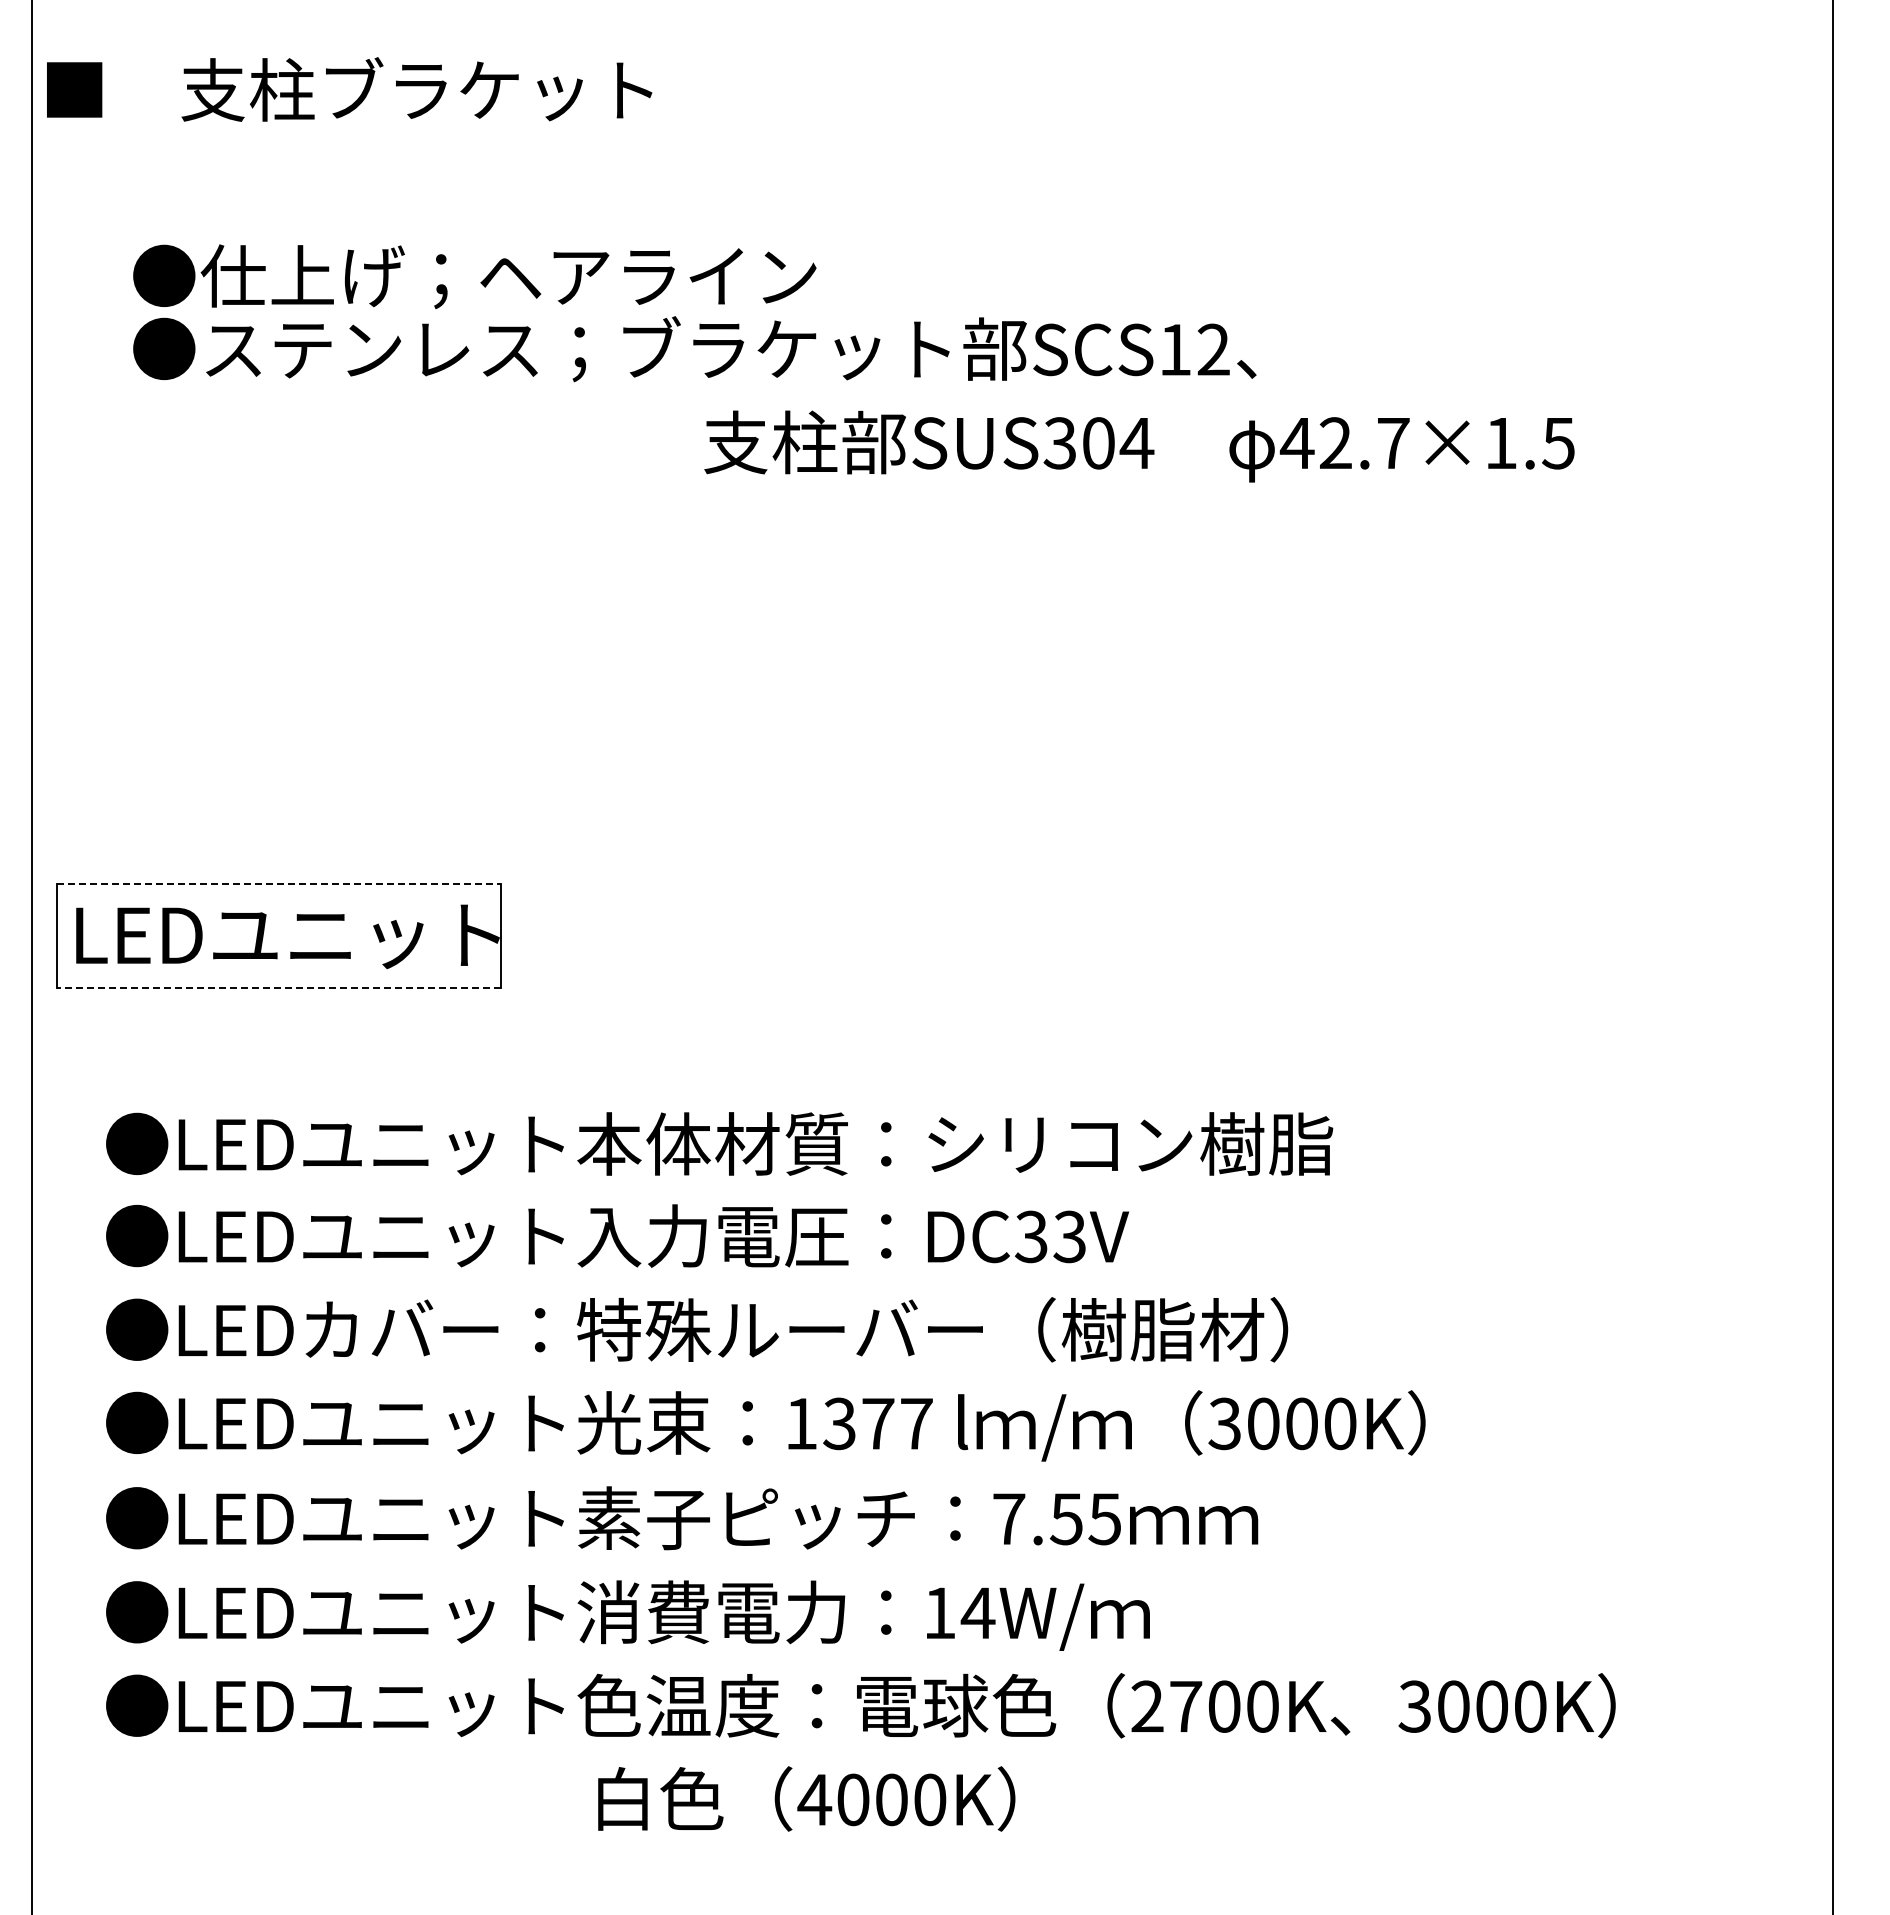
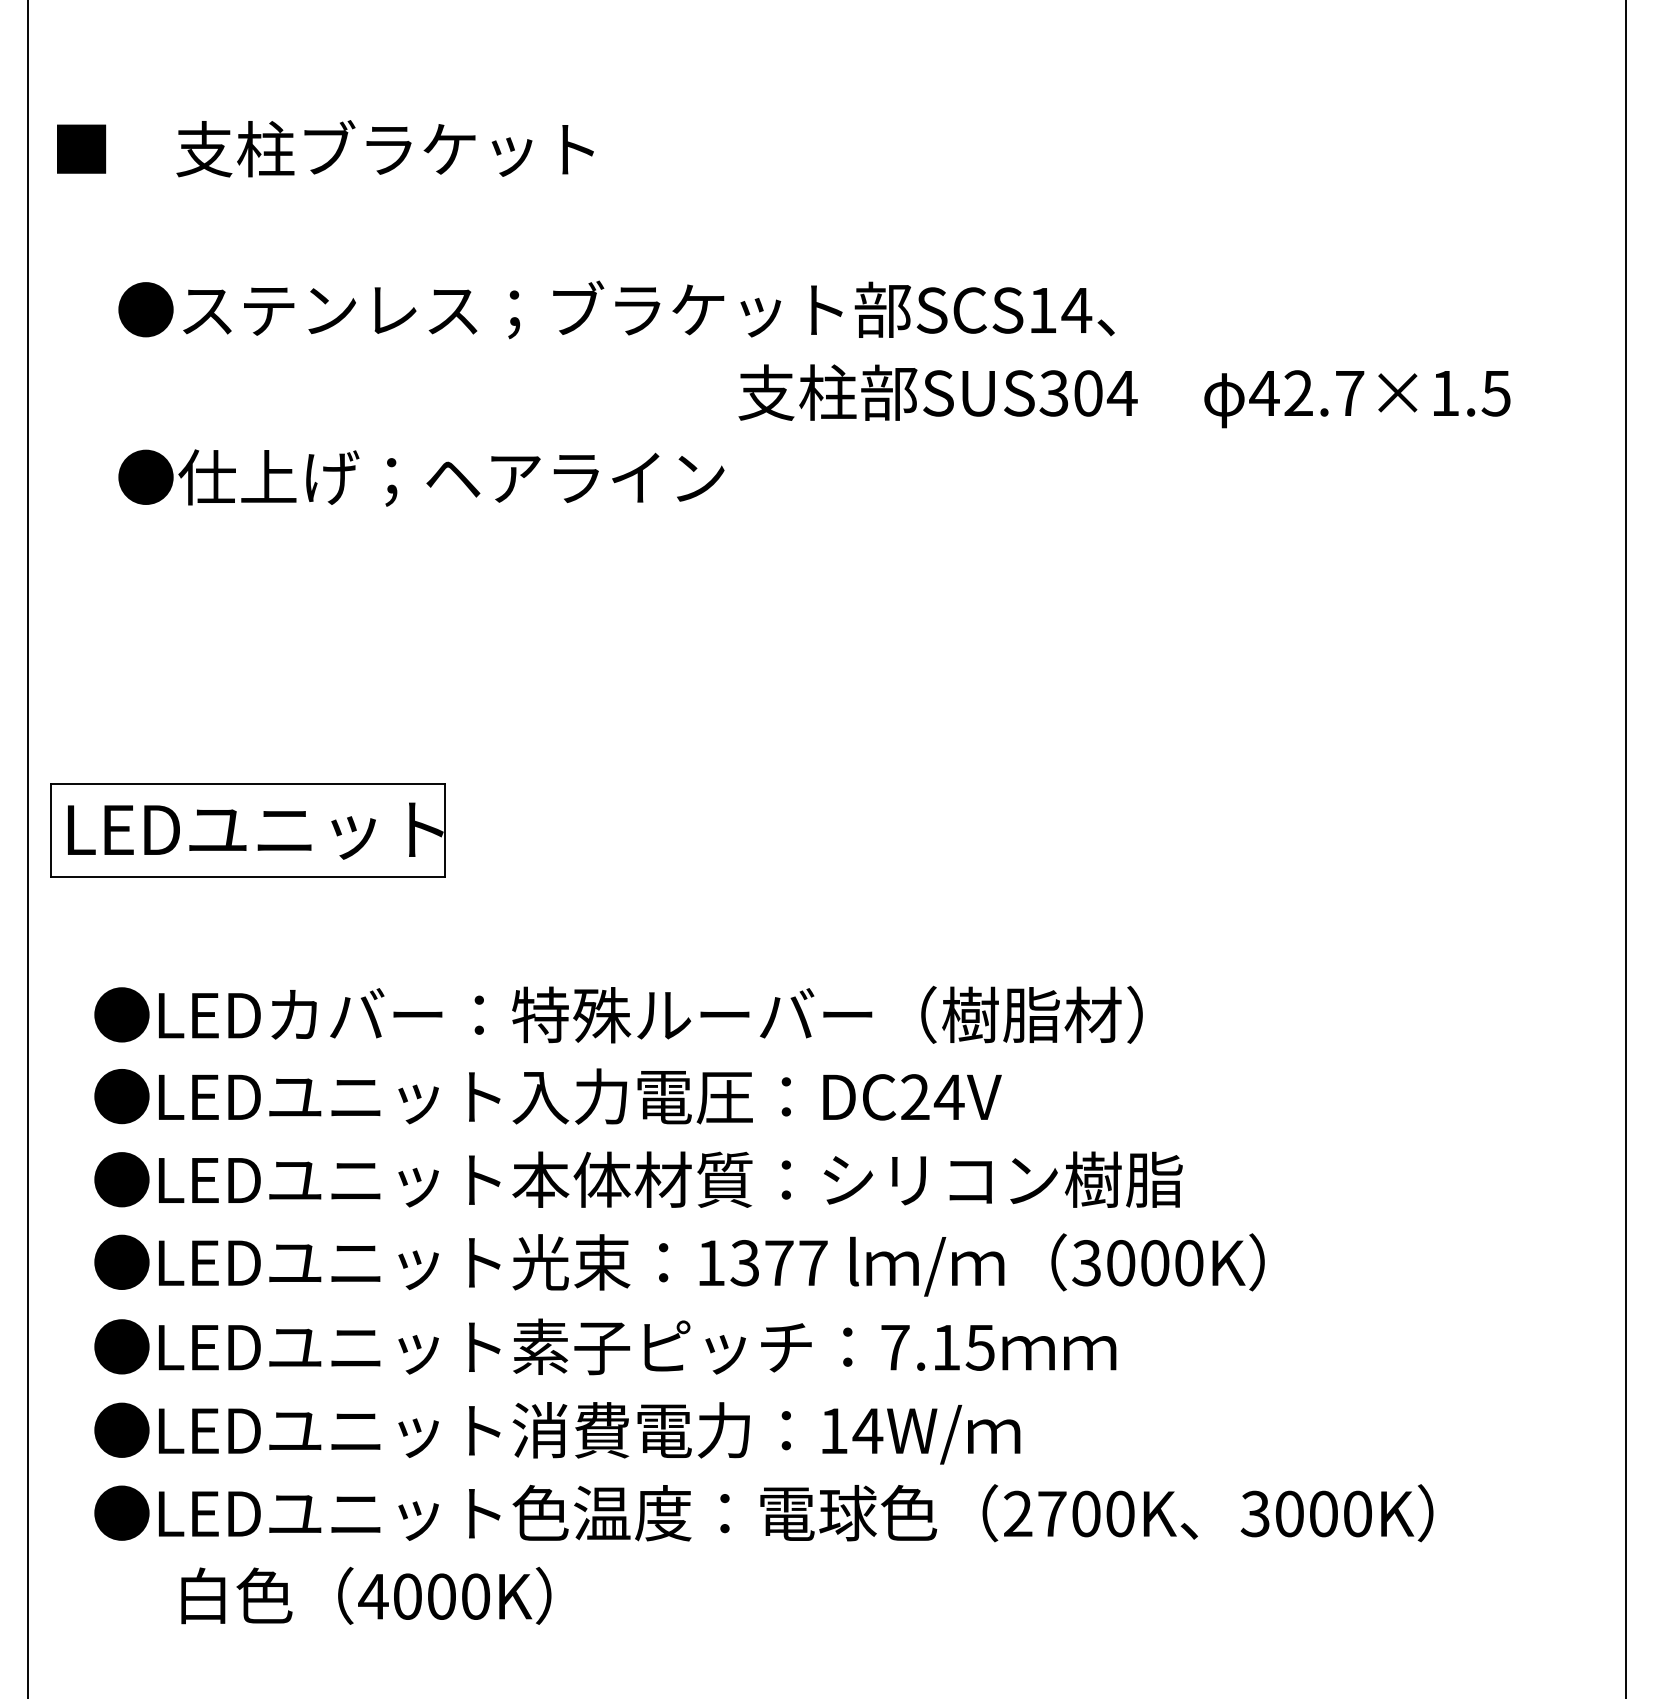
text: (349, 89) -> (325, 148), moved
text: (474, 276) -> (421, 477), moved
text: (1213, 349) -> (1076, 310), SCS12 -> SCS14
text: (1139, 446) -> (1124, 396), moved
line: (279, 883) -> (248, 783), dashed -> solid
line: (278, 988) -> (247, 876), dashed -> solid
text: (818, 1143) -> (726, 1014), ●LEDユニット本体材質：シリコン樹脂 -> ●LEDカバー：特殊ルーバー（樹脂材）
text: (1051, 1236) -> (932, 1096), DC33V -> DC24V
text: (818, 1329) -> (726, 1179), ●LEDカバー：特殊ルーバー（樹脂材） -> ●LEDユニット本体材質：シリコン樹脂
text: (1065, 1519) -> (945, 1347), 7.55 -> 7.15
text: (806, 1798) -> (366, 1595), moved

